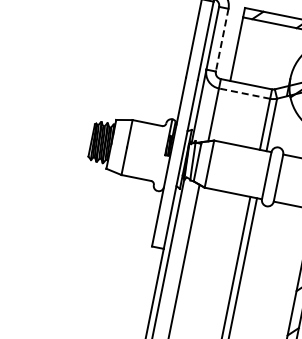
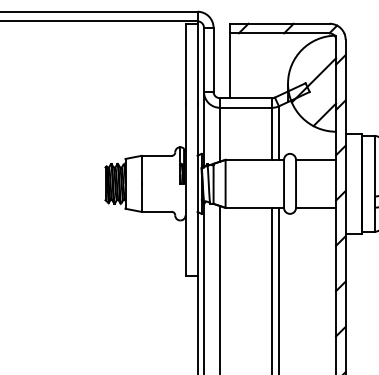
line: (221, 40) -> (213, 60), dashed -> solid
line: (244, 93) -> (245, 107), dashed -> solid

